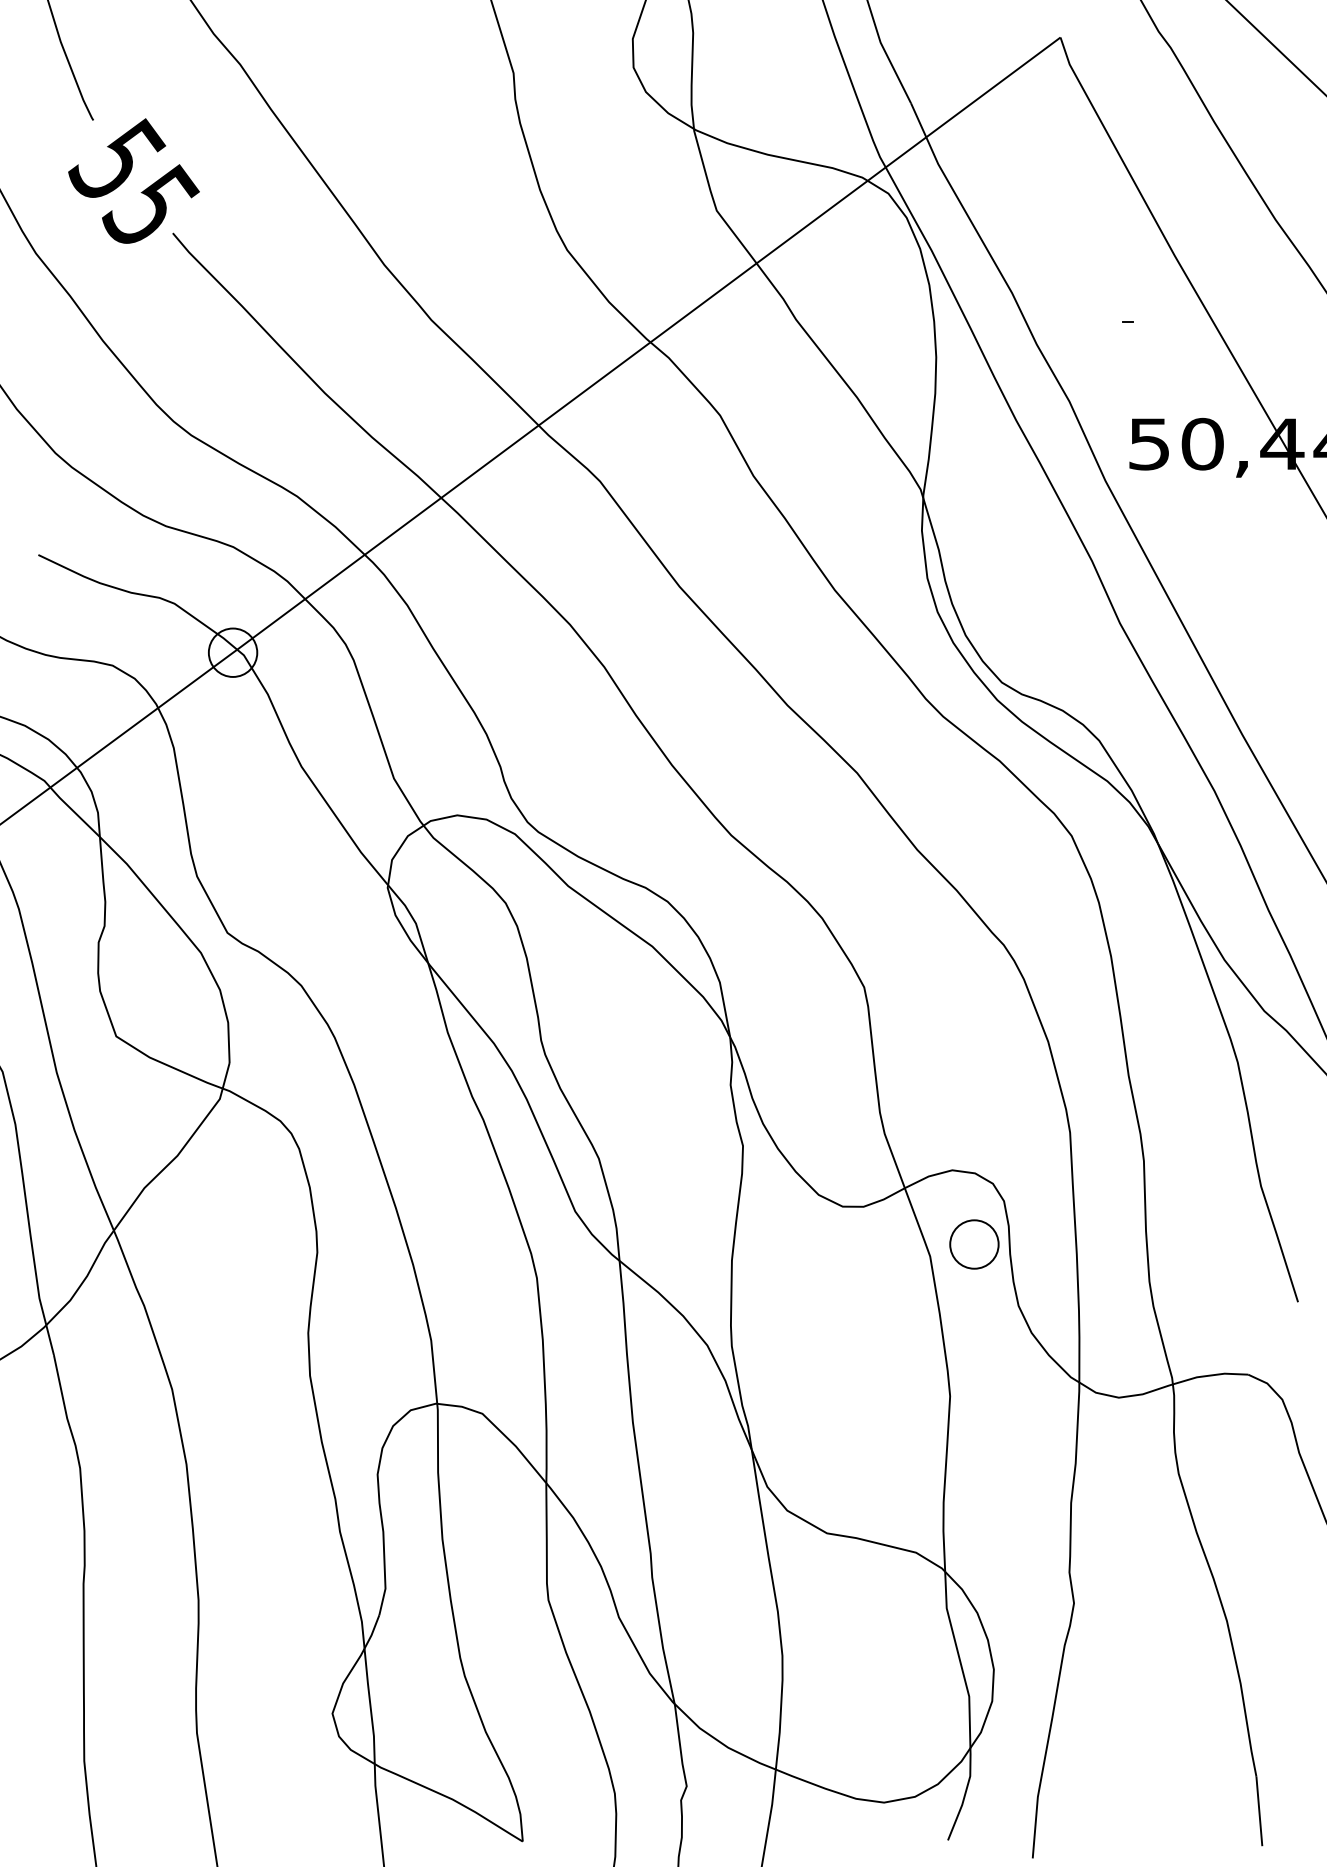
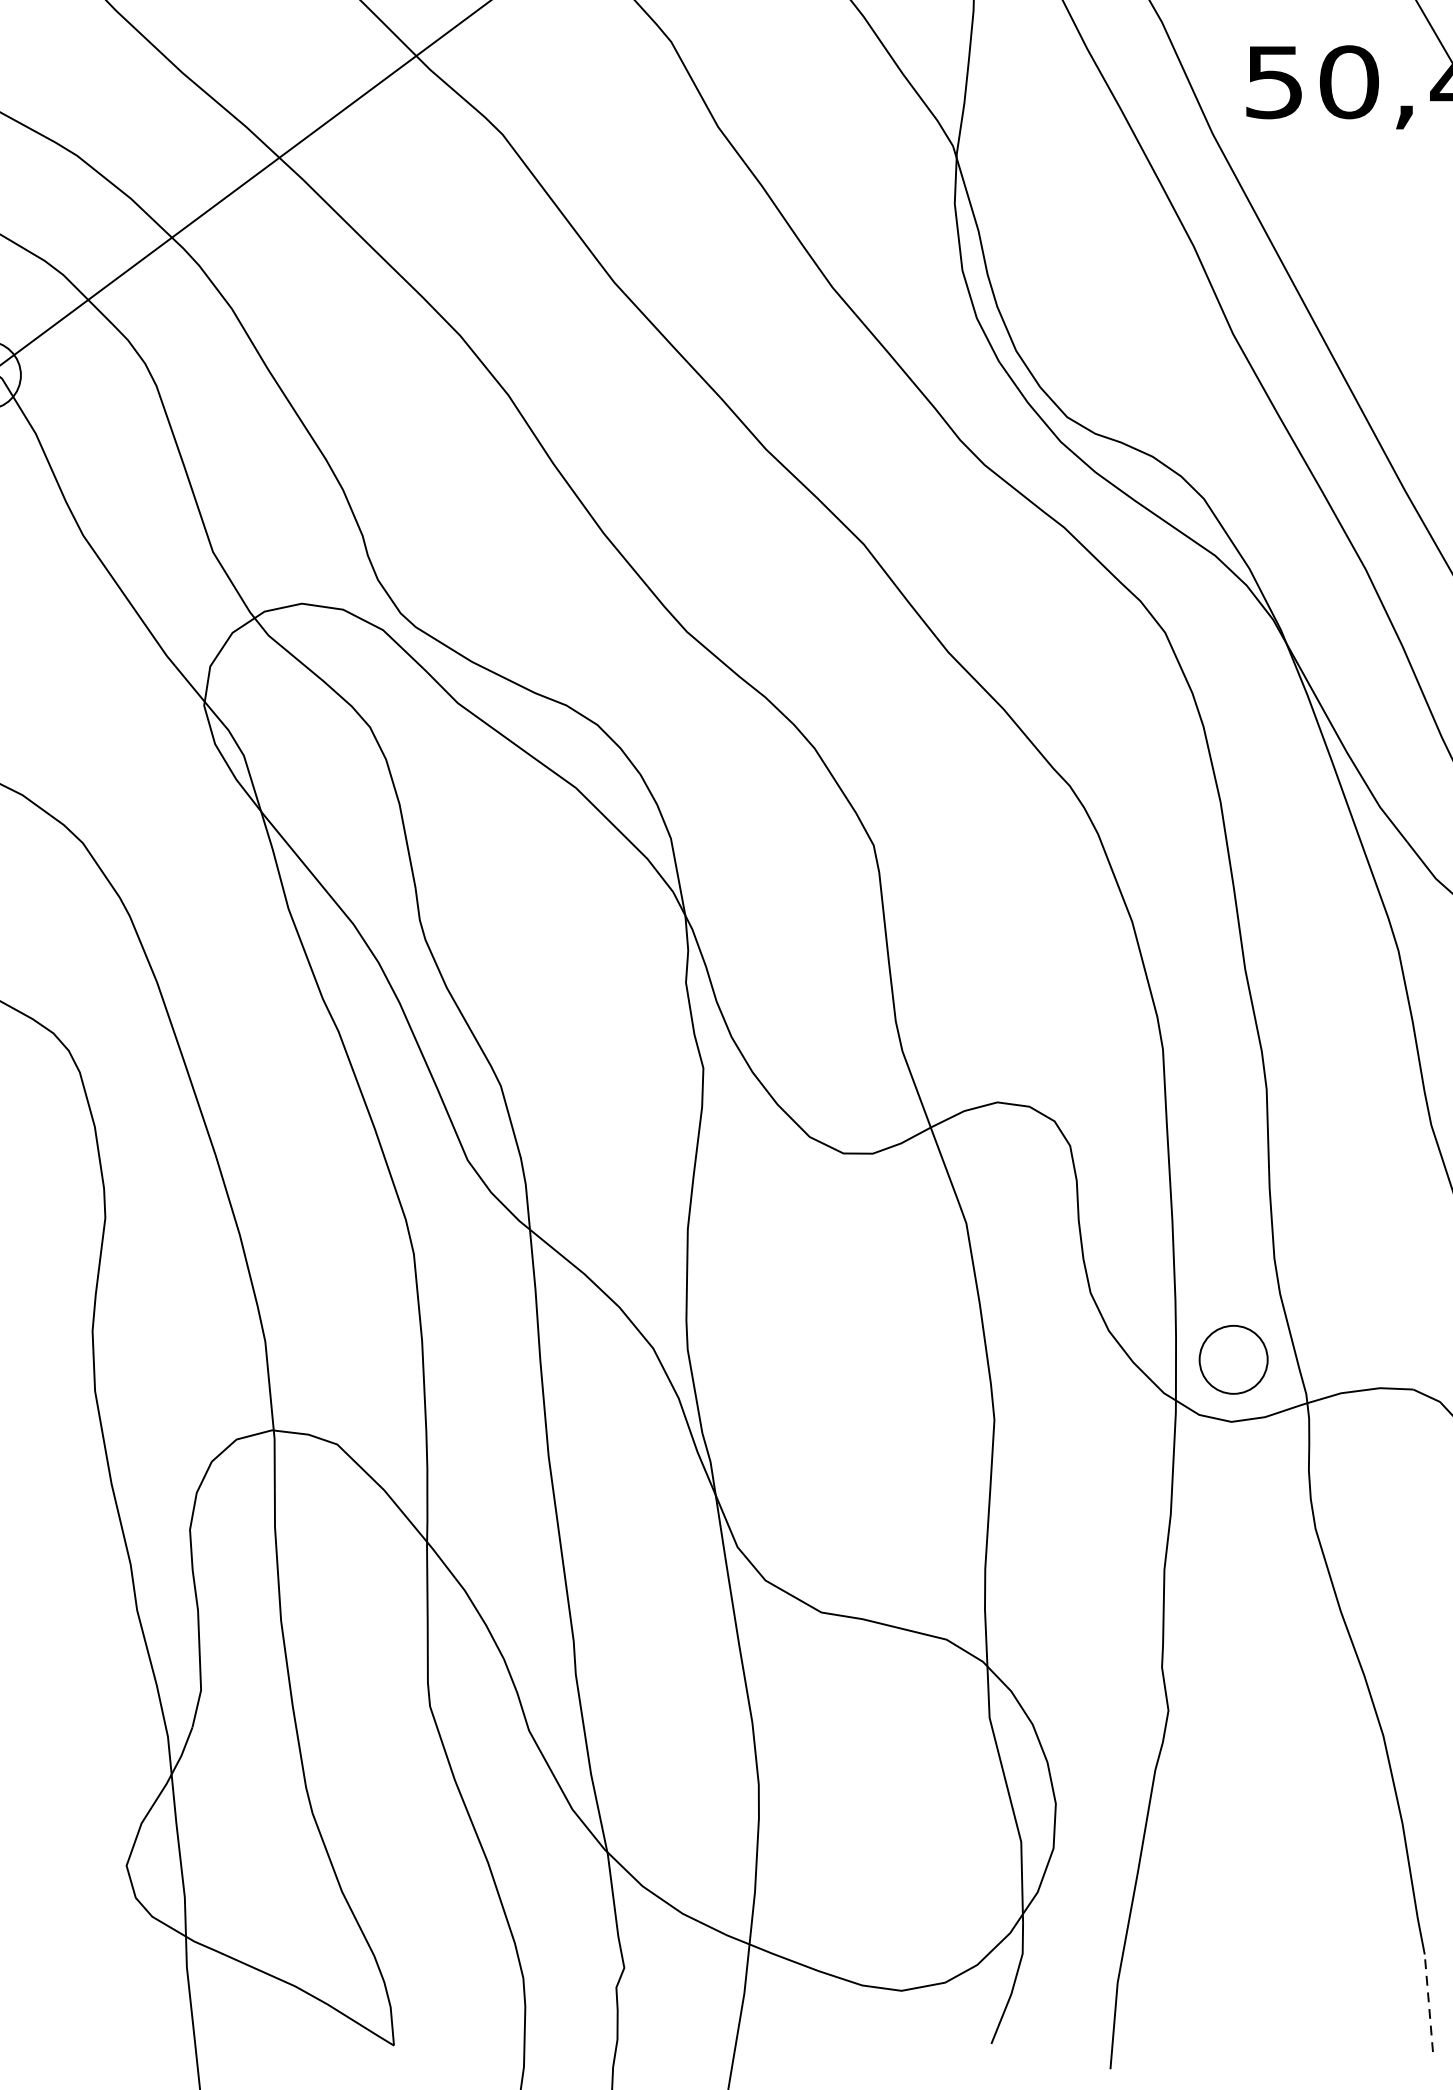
part: (974, 1244) -> (1233, 1359), moved
line: (1259, 1811) -> (1429, 2003), solid -> dashed

